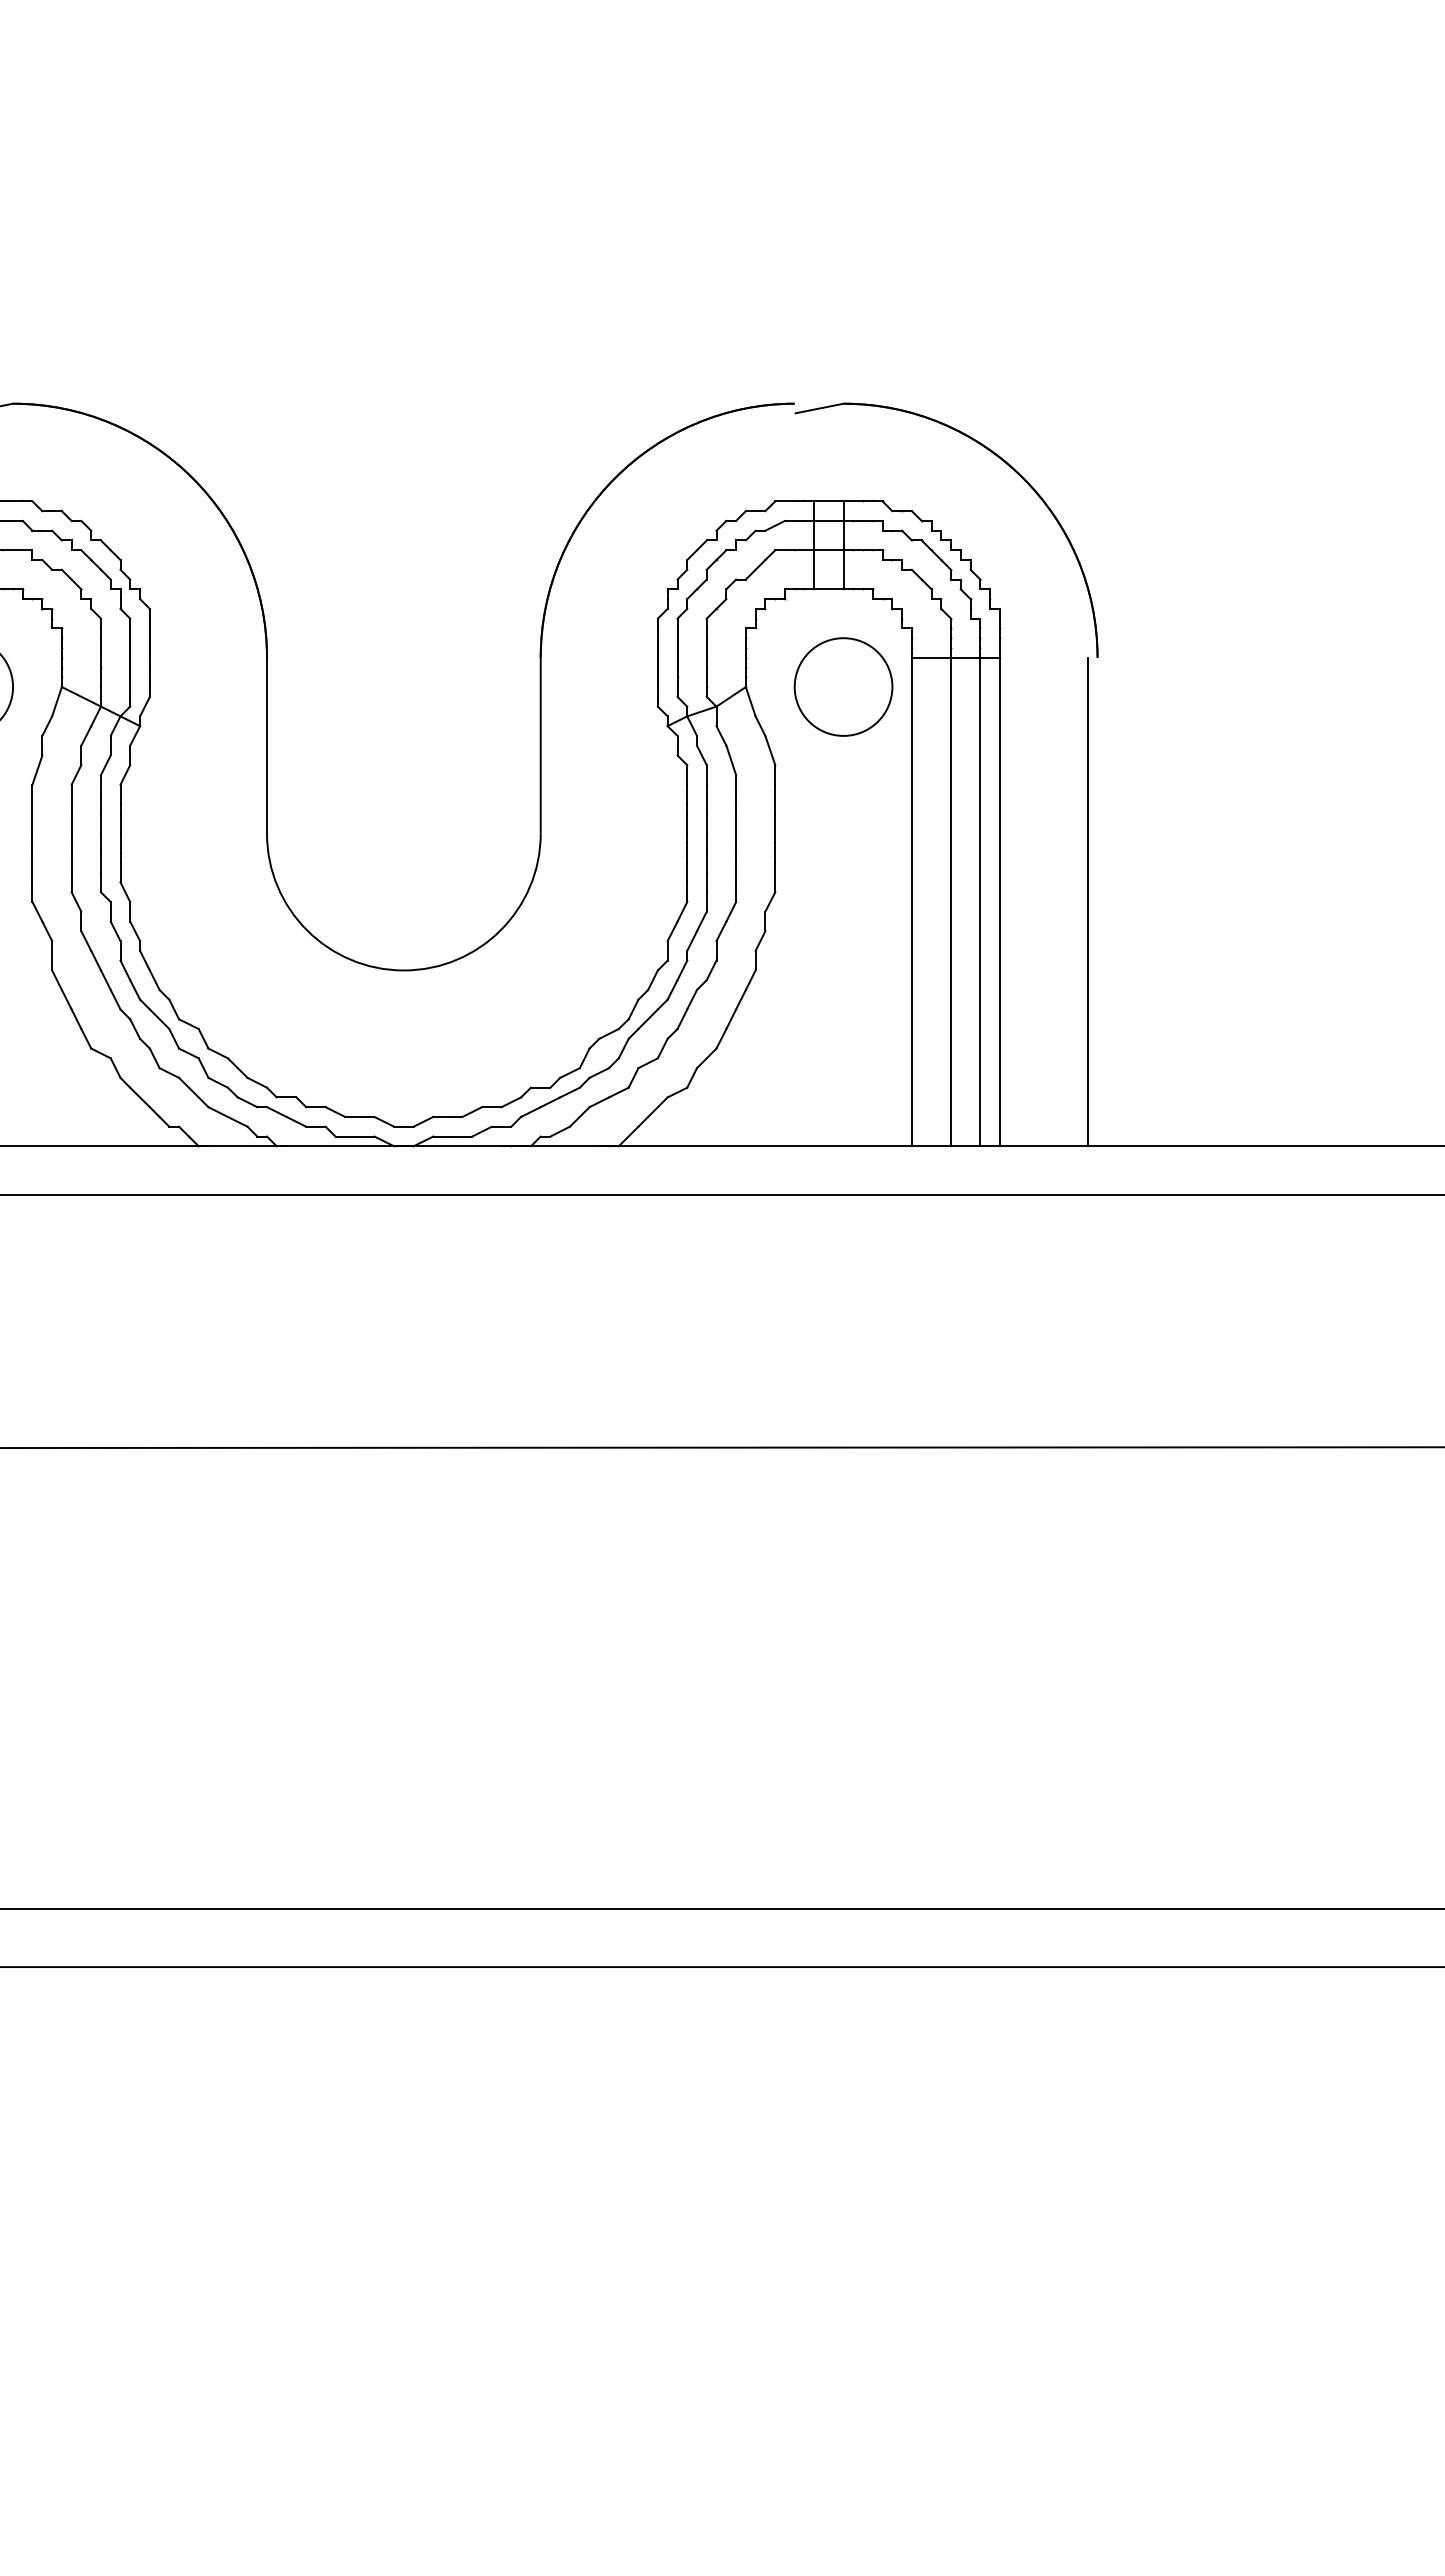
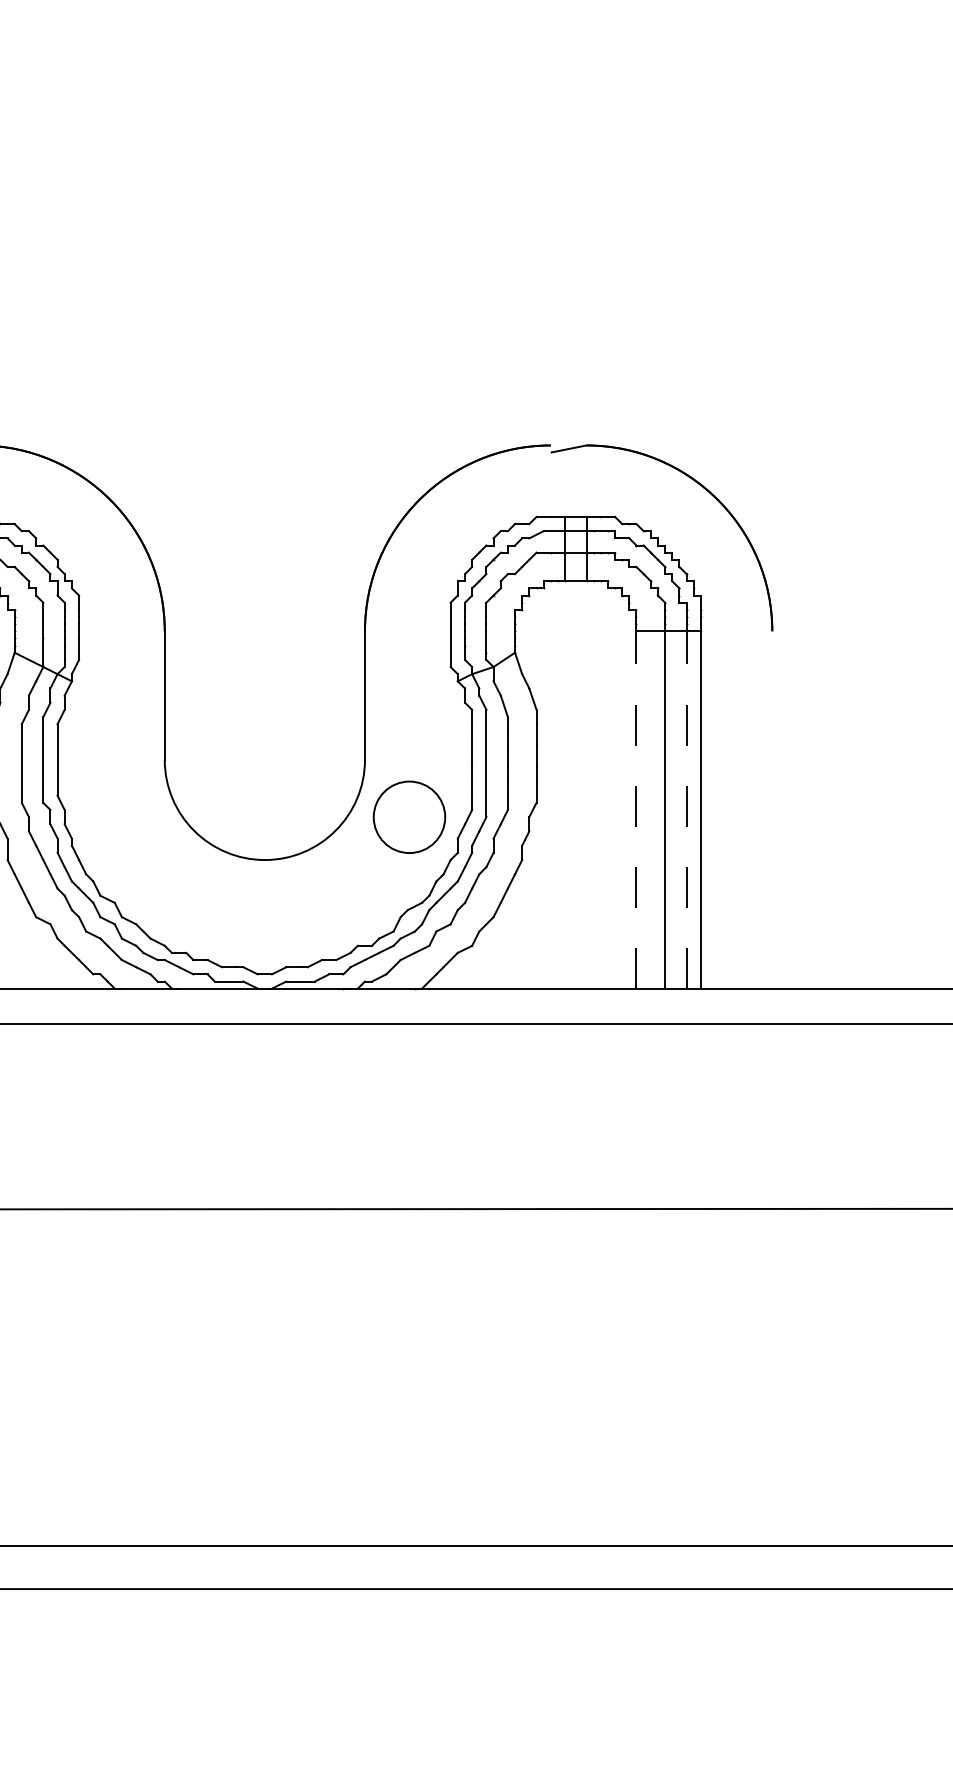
part: (843, 686) -> (409, 816), moved
line: (911, 901) -> (636, 809), solid -> dashed
line: (980, 901) -> (686, 809), solid -> dashed
line: (1087, 901) -> (764, 809), removed

